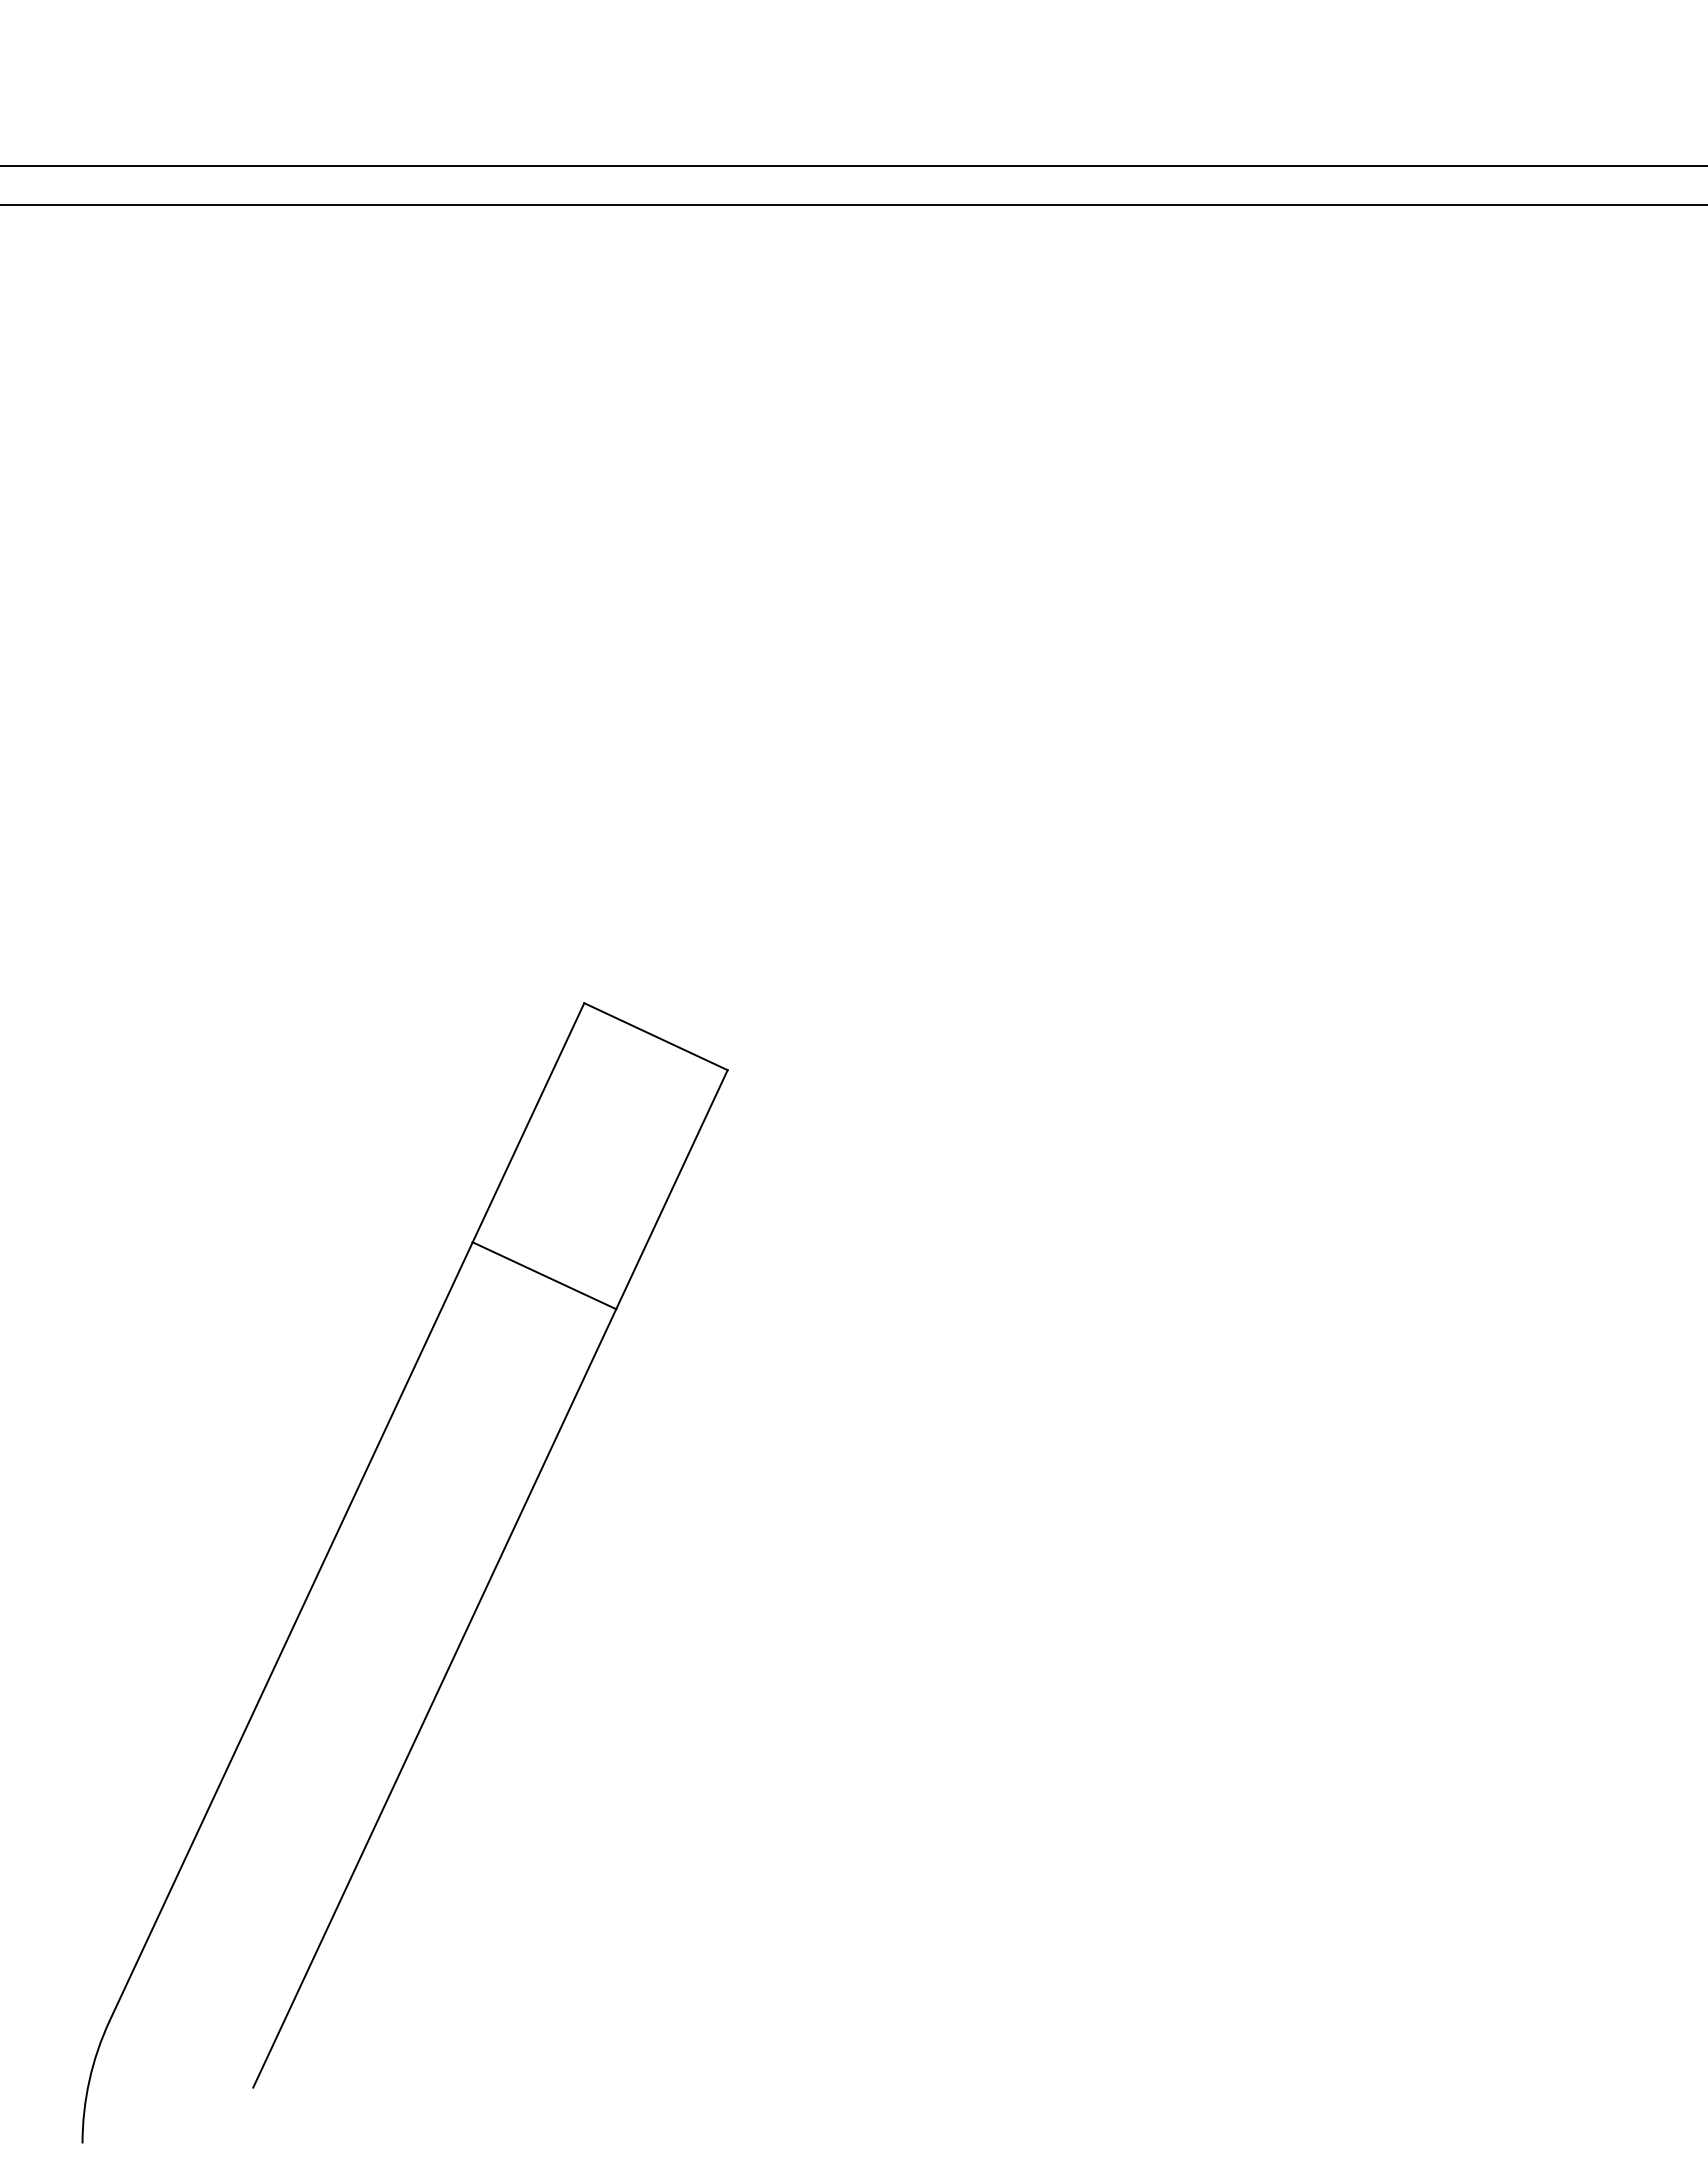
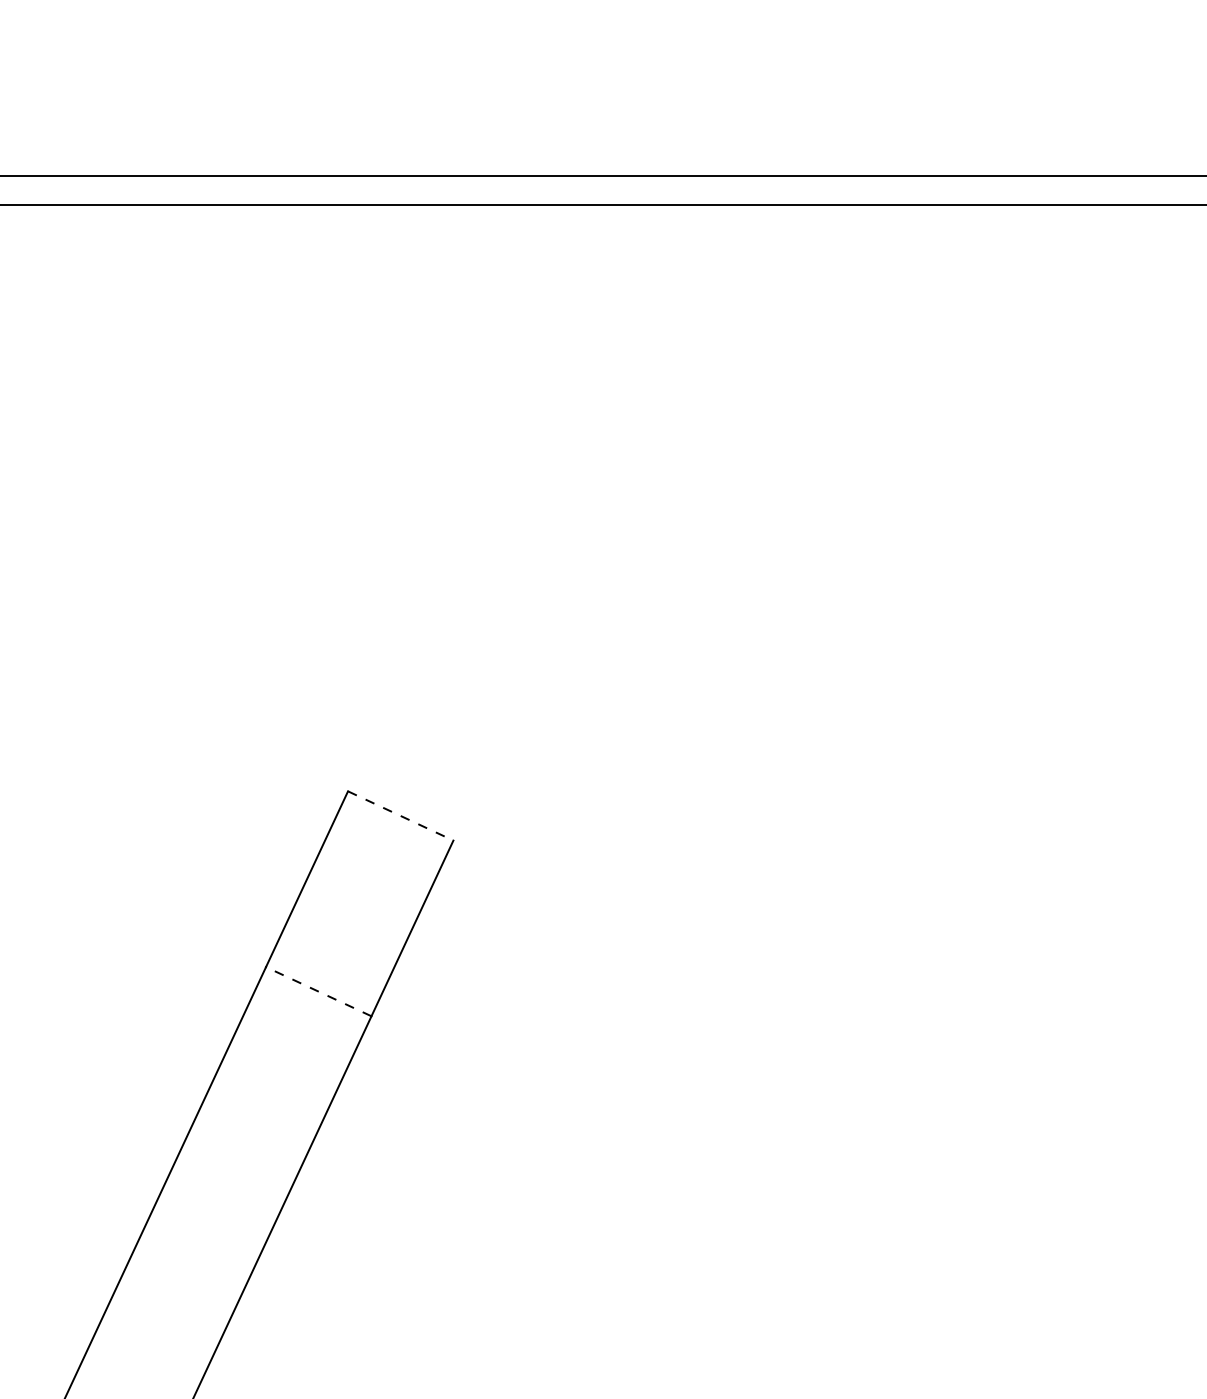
line: (656, 1036) -> (401, 815), solid -> dashed
line: (544, 1275) -> (318, 991), solid -> dashed

